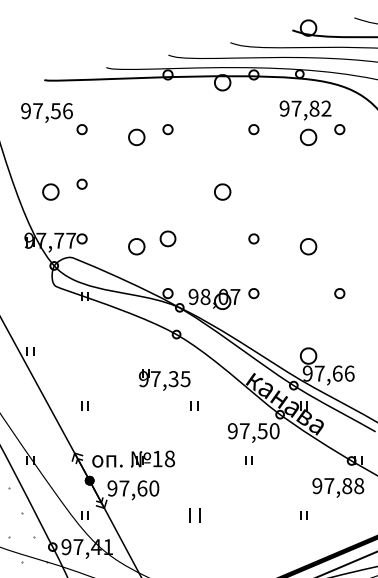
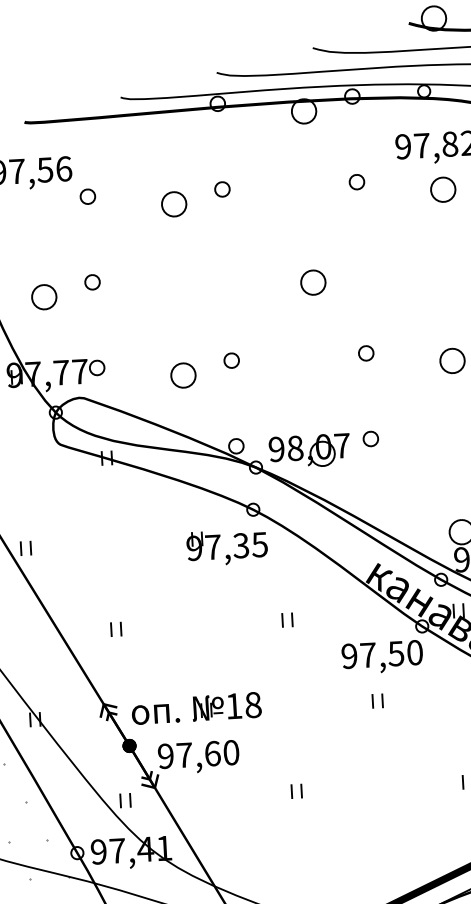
part: (167, 238) -> (230, 360), size x0.62
part: (164, 379) -> (226, 547), moved
part: (194, 515) -> (296, 791), size x0.62

